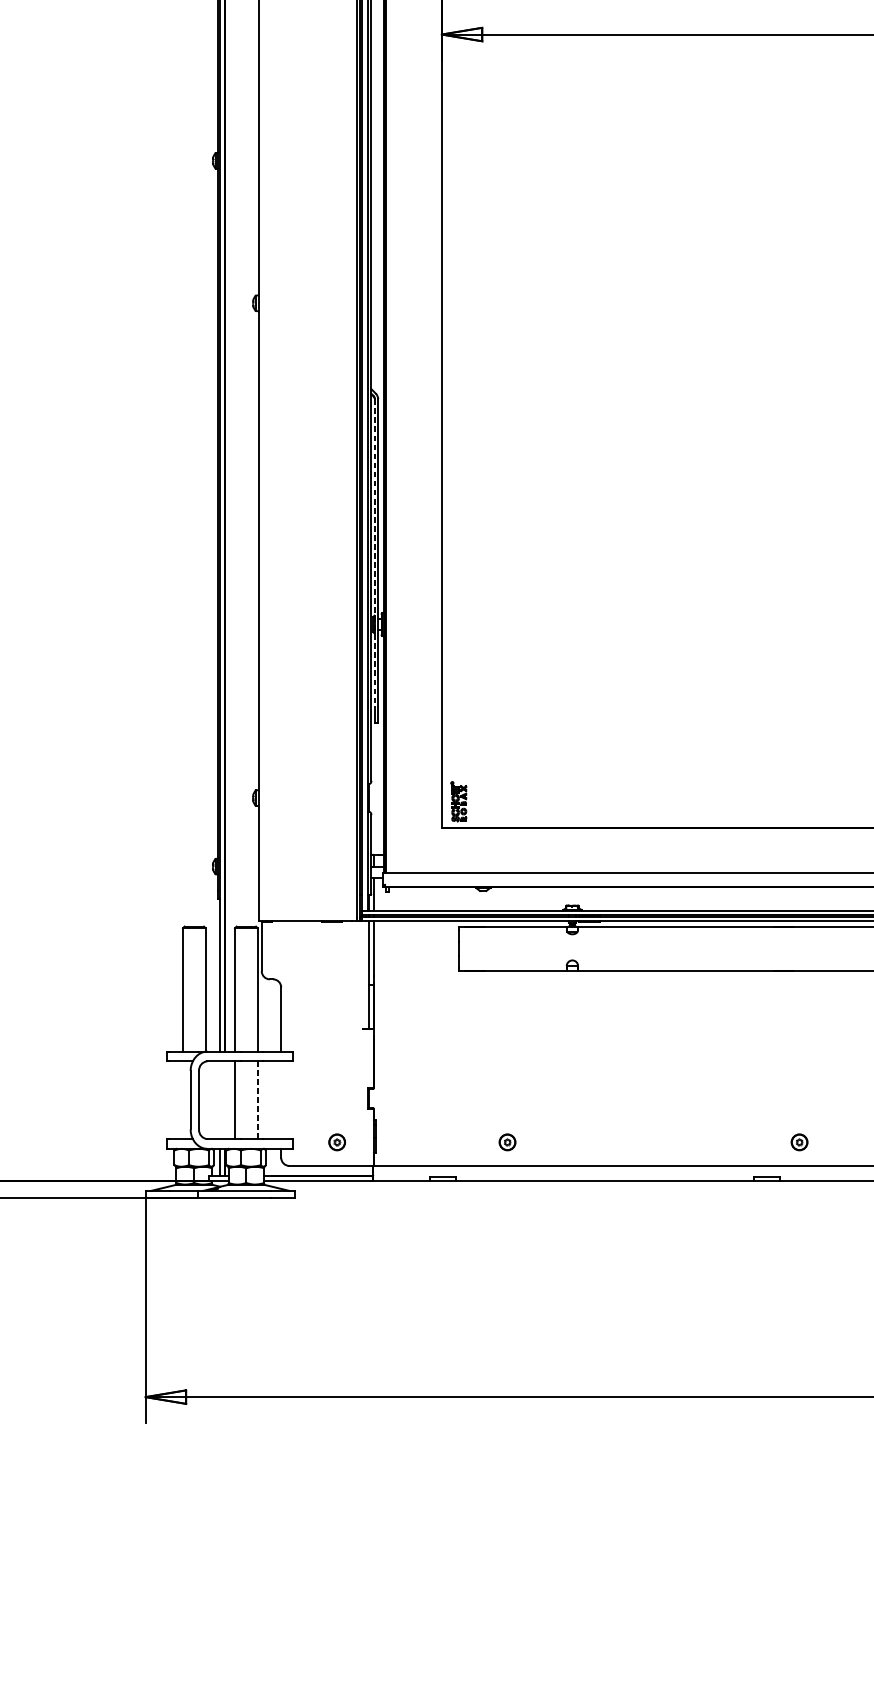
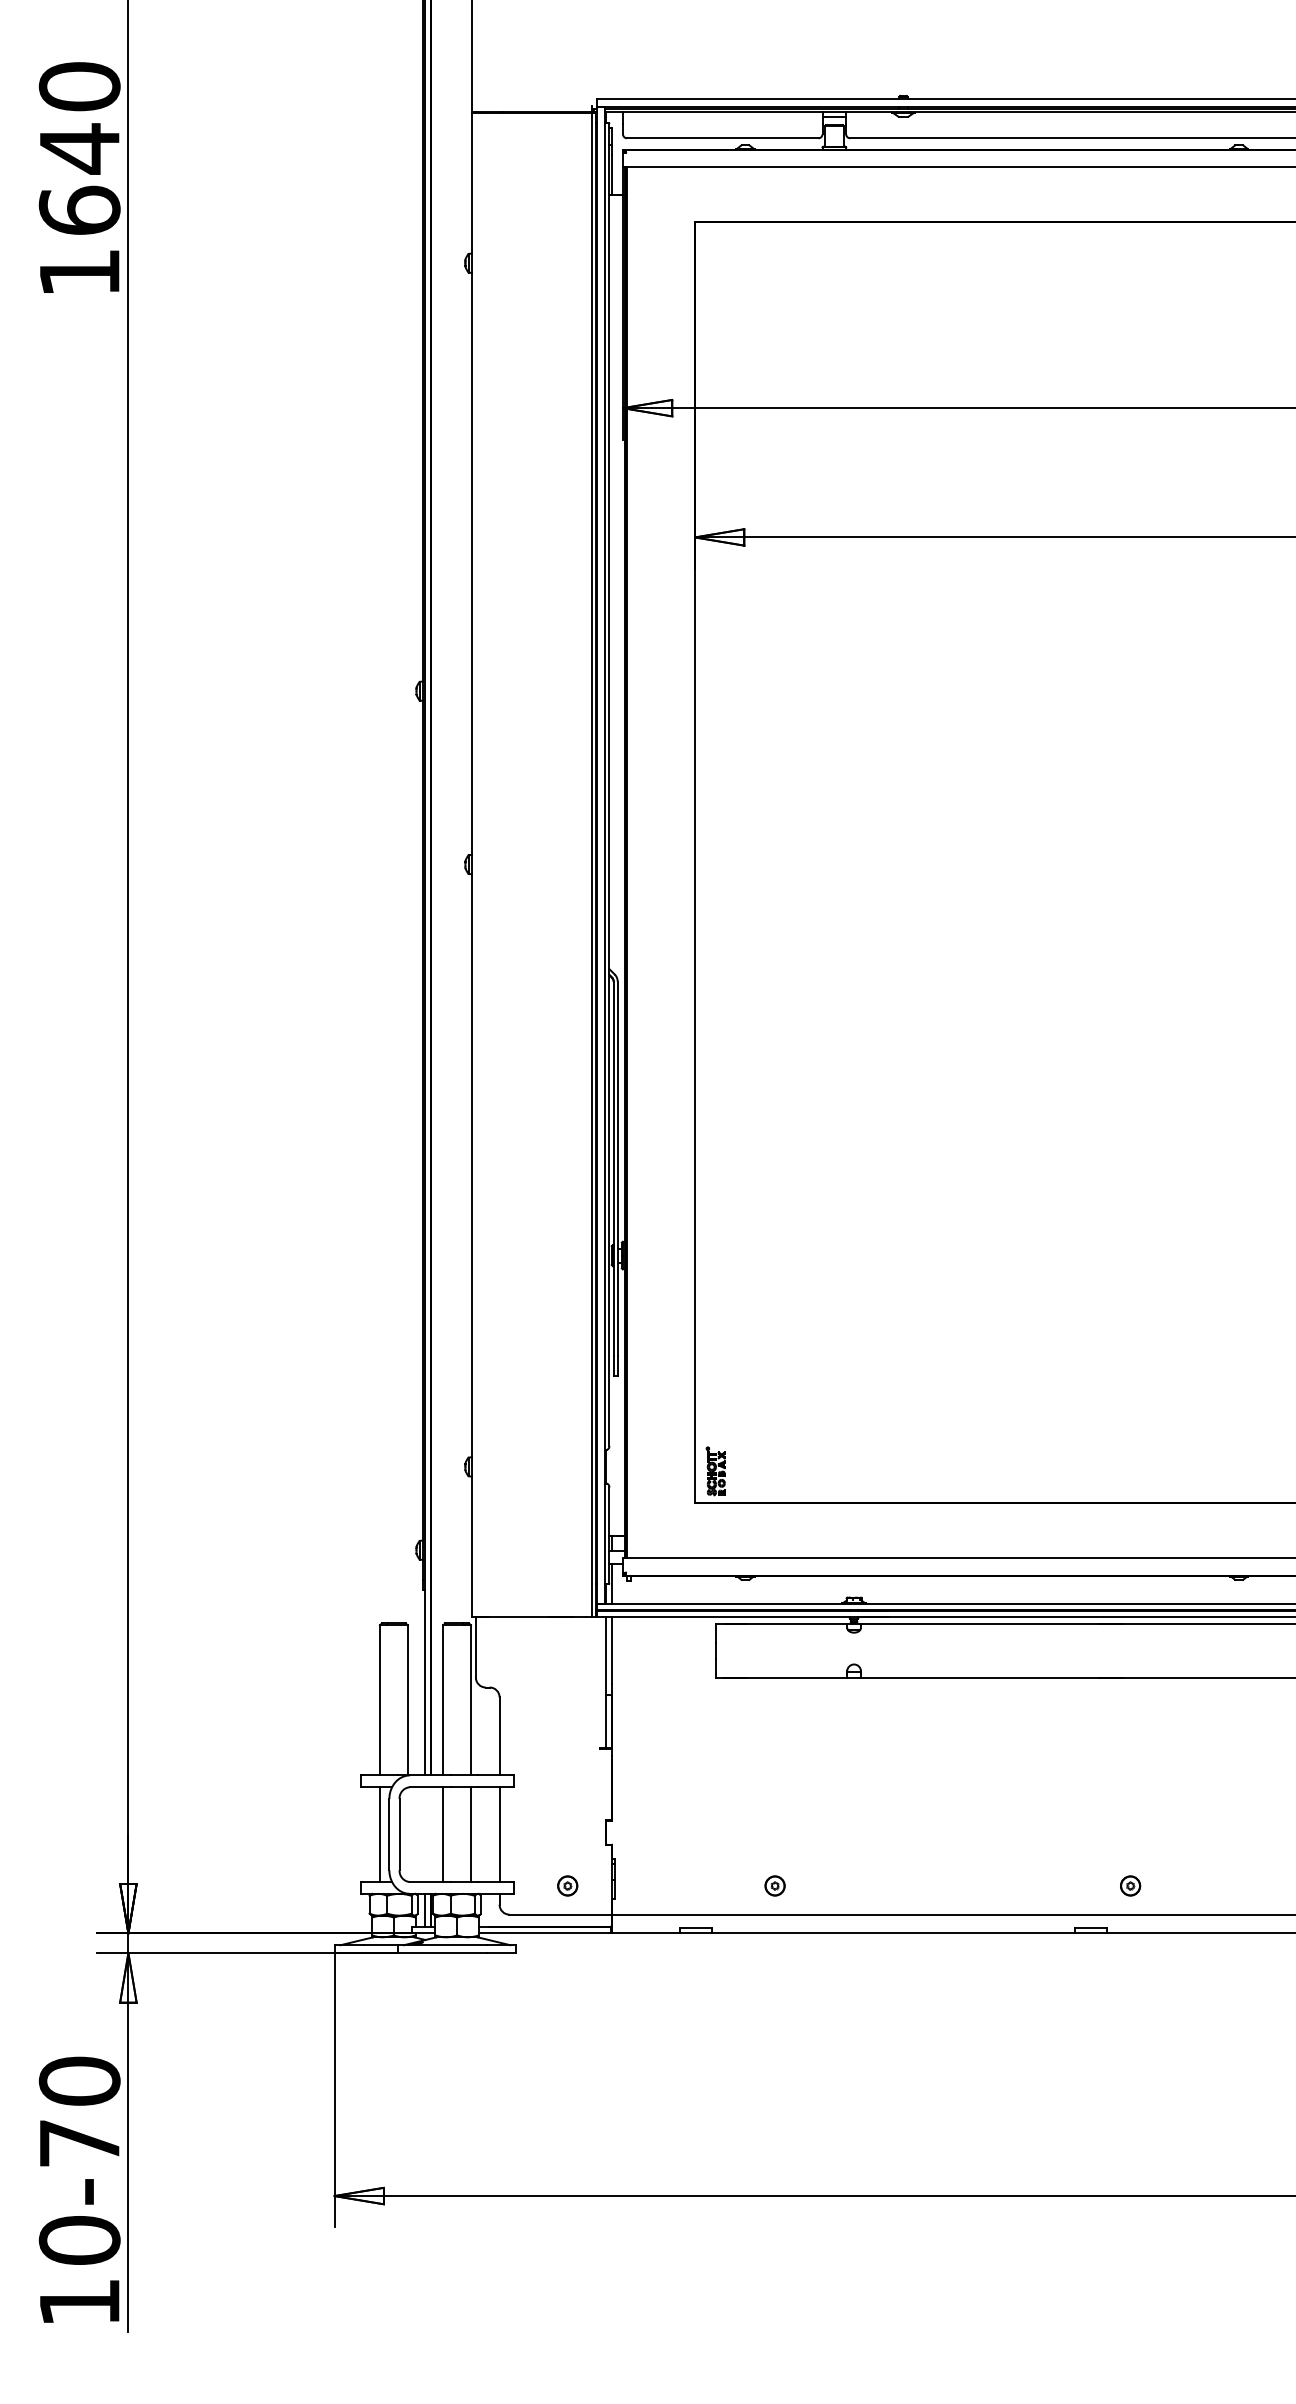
line: (374, 553) -> (613, 1169), dashed -> solid
line: (182, 1100) -> (379, 1834), added
line: (257, 1100) -> (470, 1834), dashed -> solid
line: (281, 1100) -> (499, 1834), added

